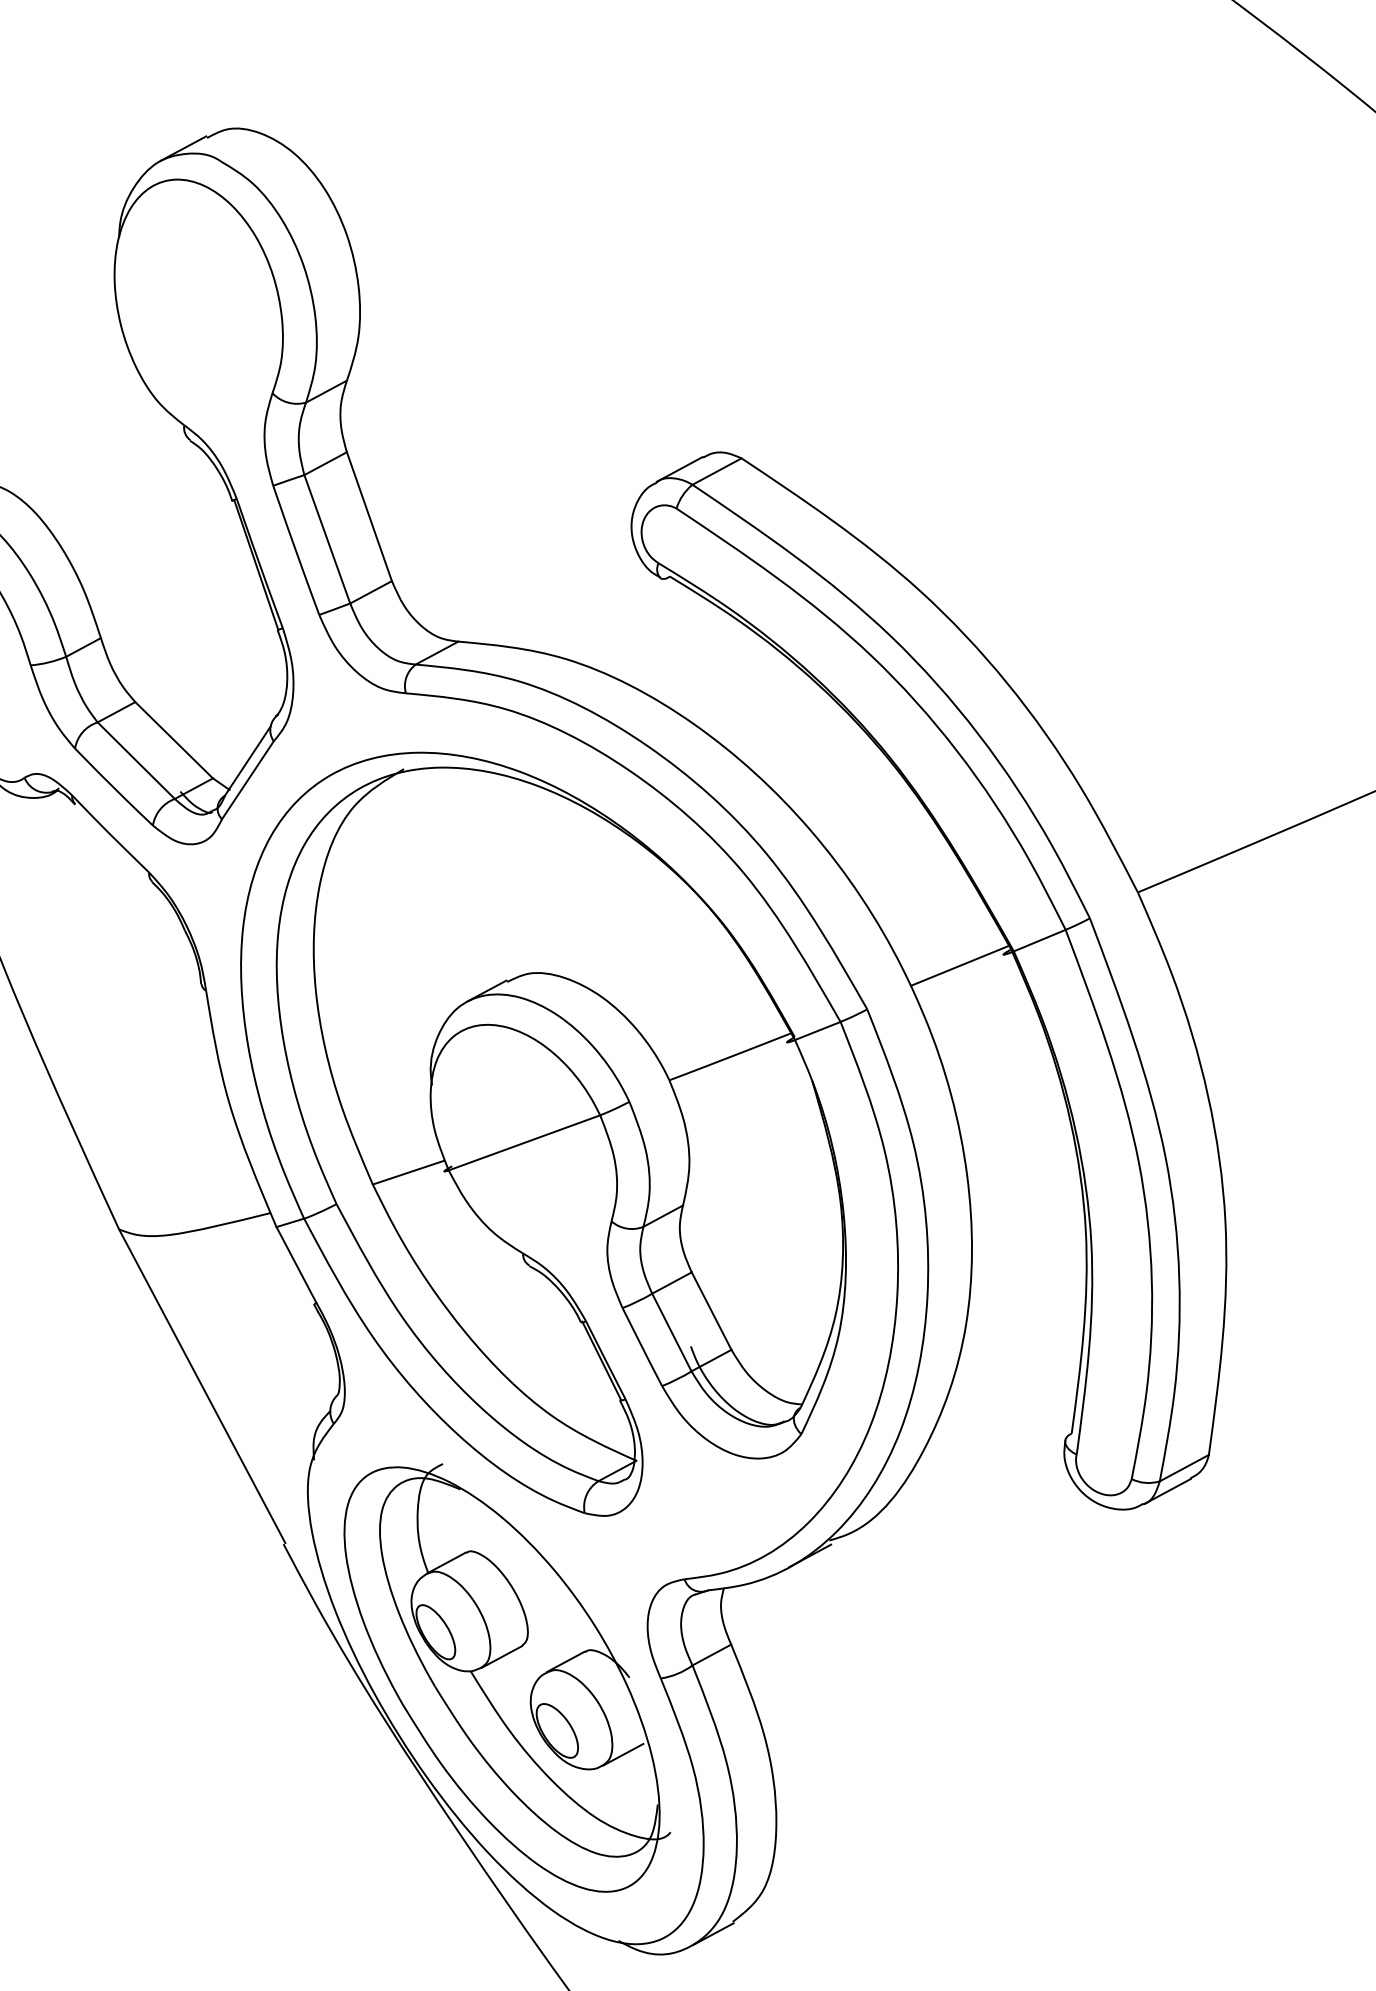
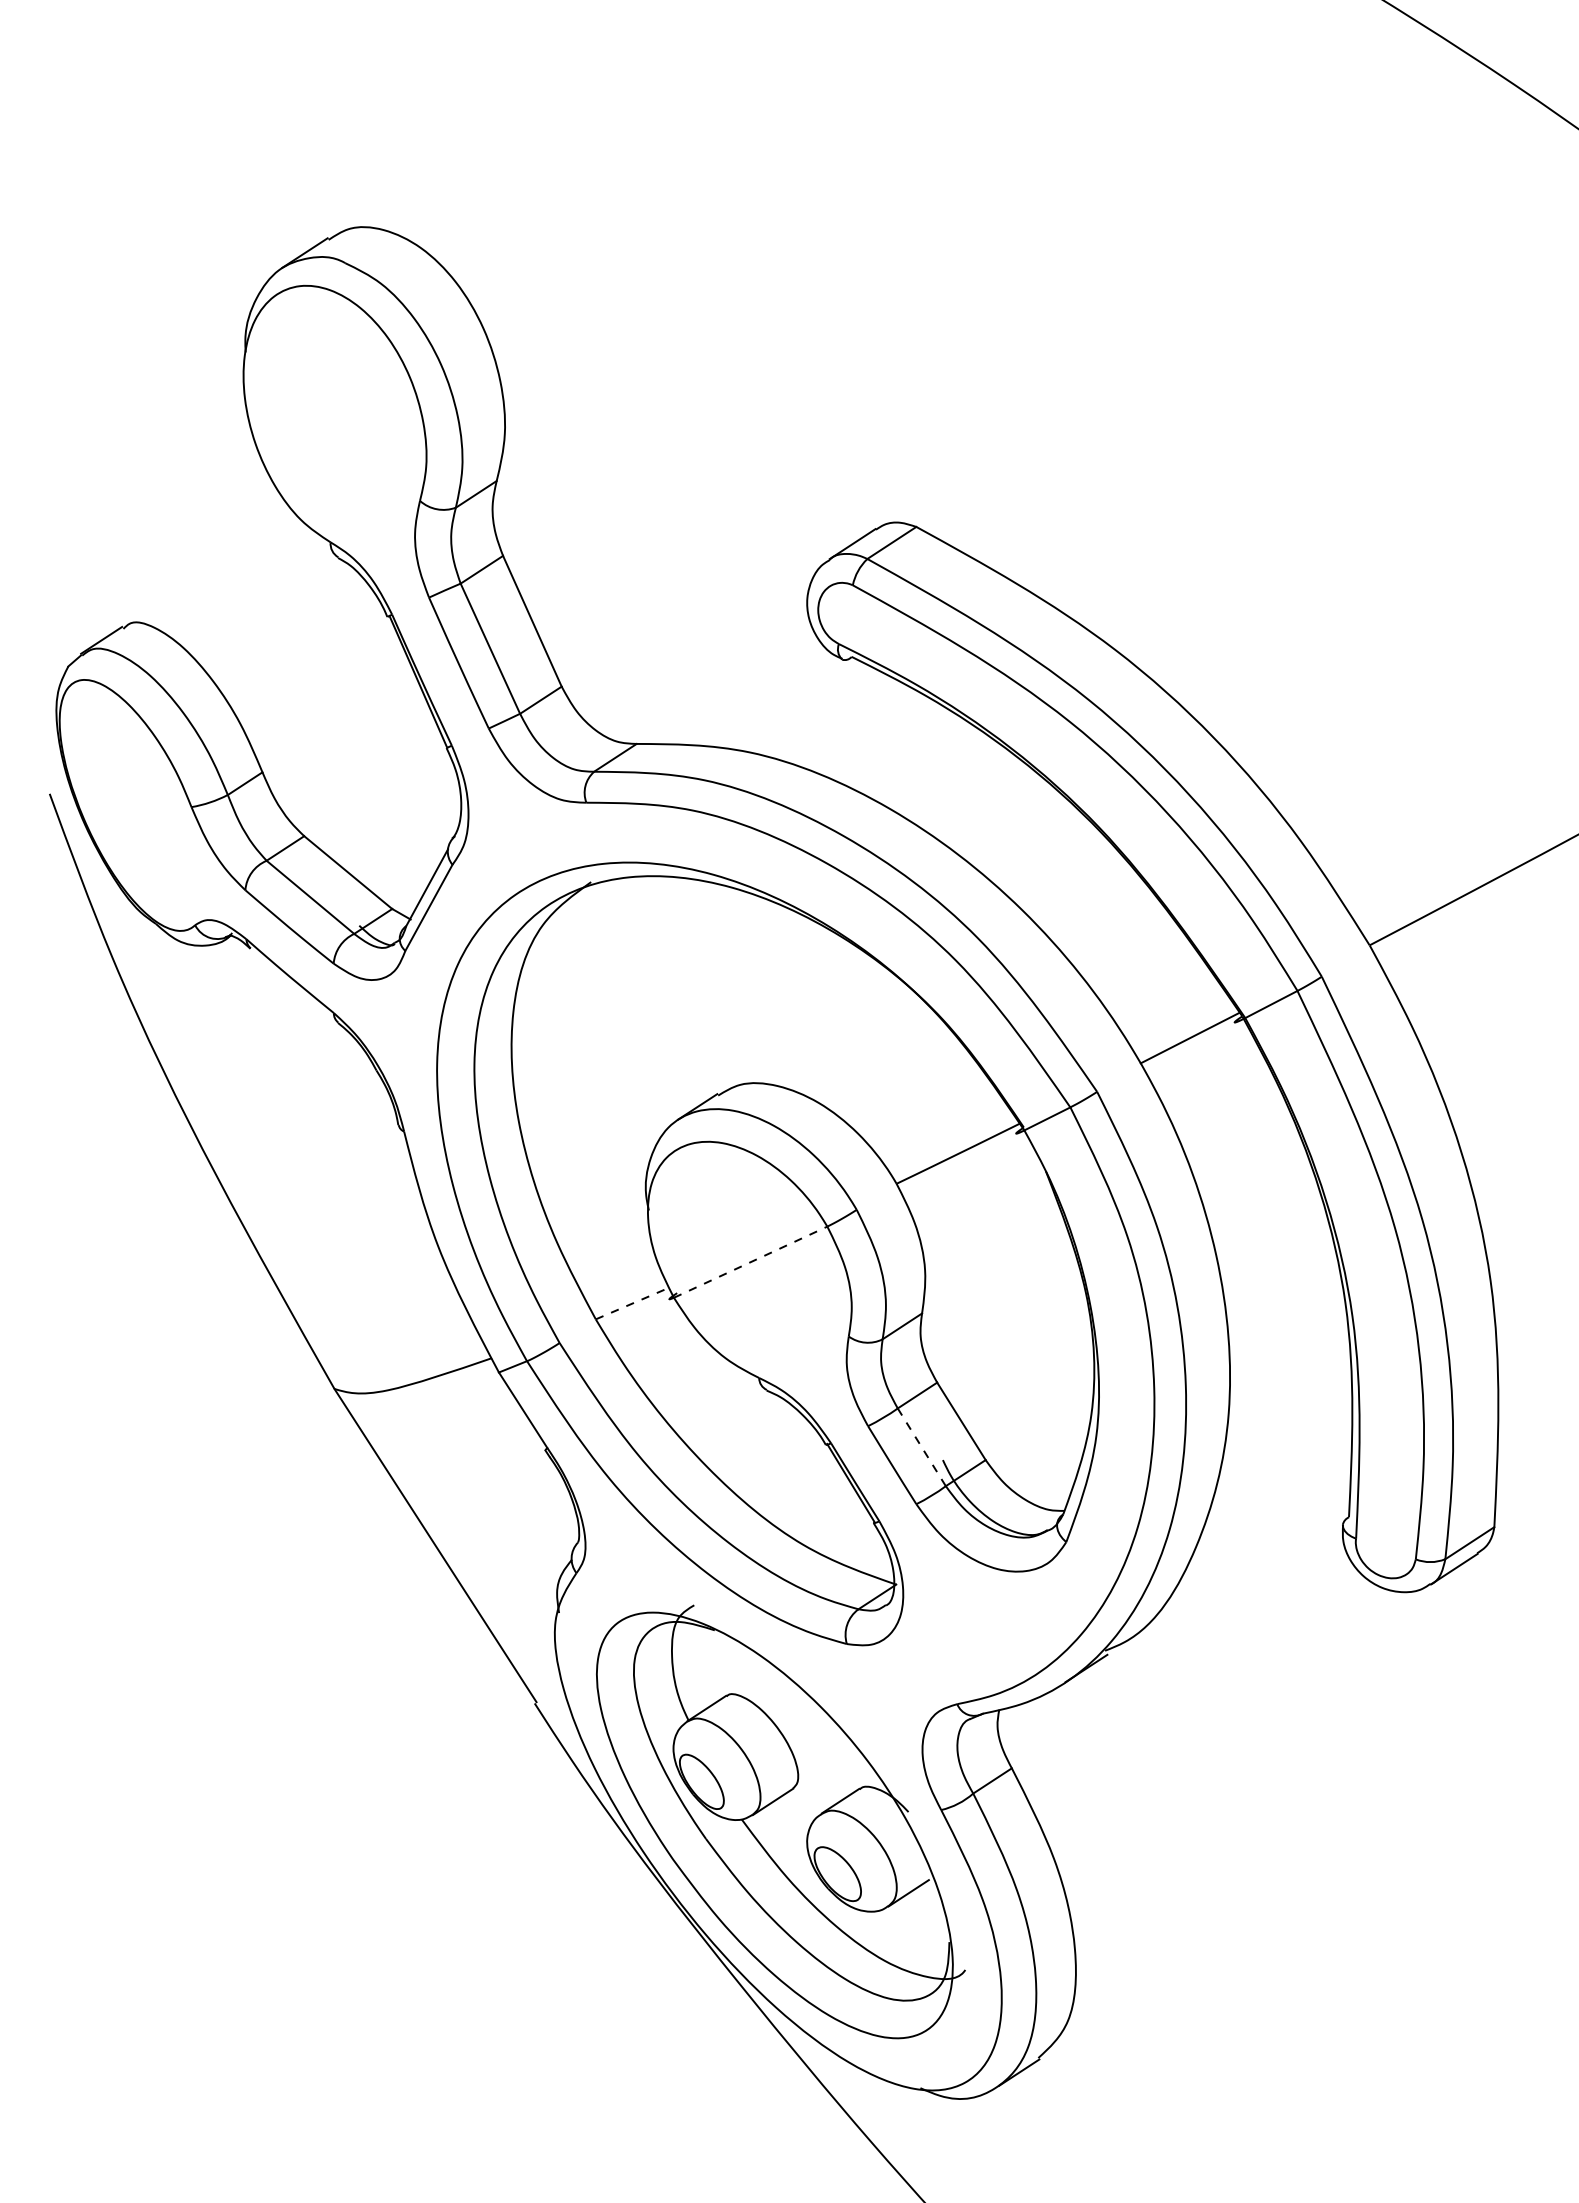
line: (524, 1143) -> (750, 1262), solid -> dashed
line: (408, 1172) -> (632, 1303), solid -> dashed
line: (671, 1332) -> (921, 1447), solid -> dashed

